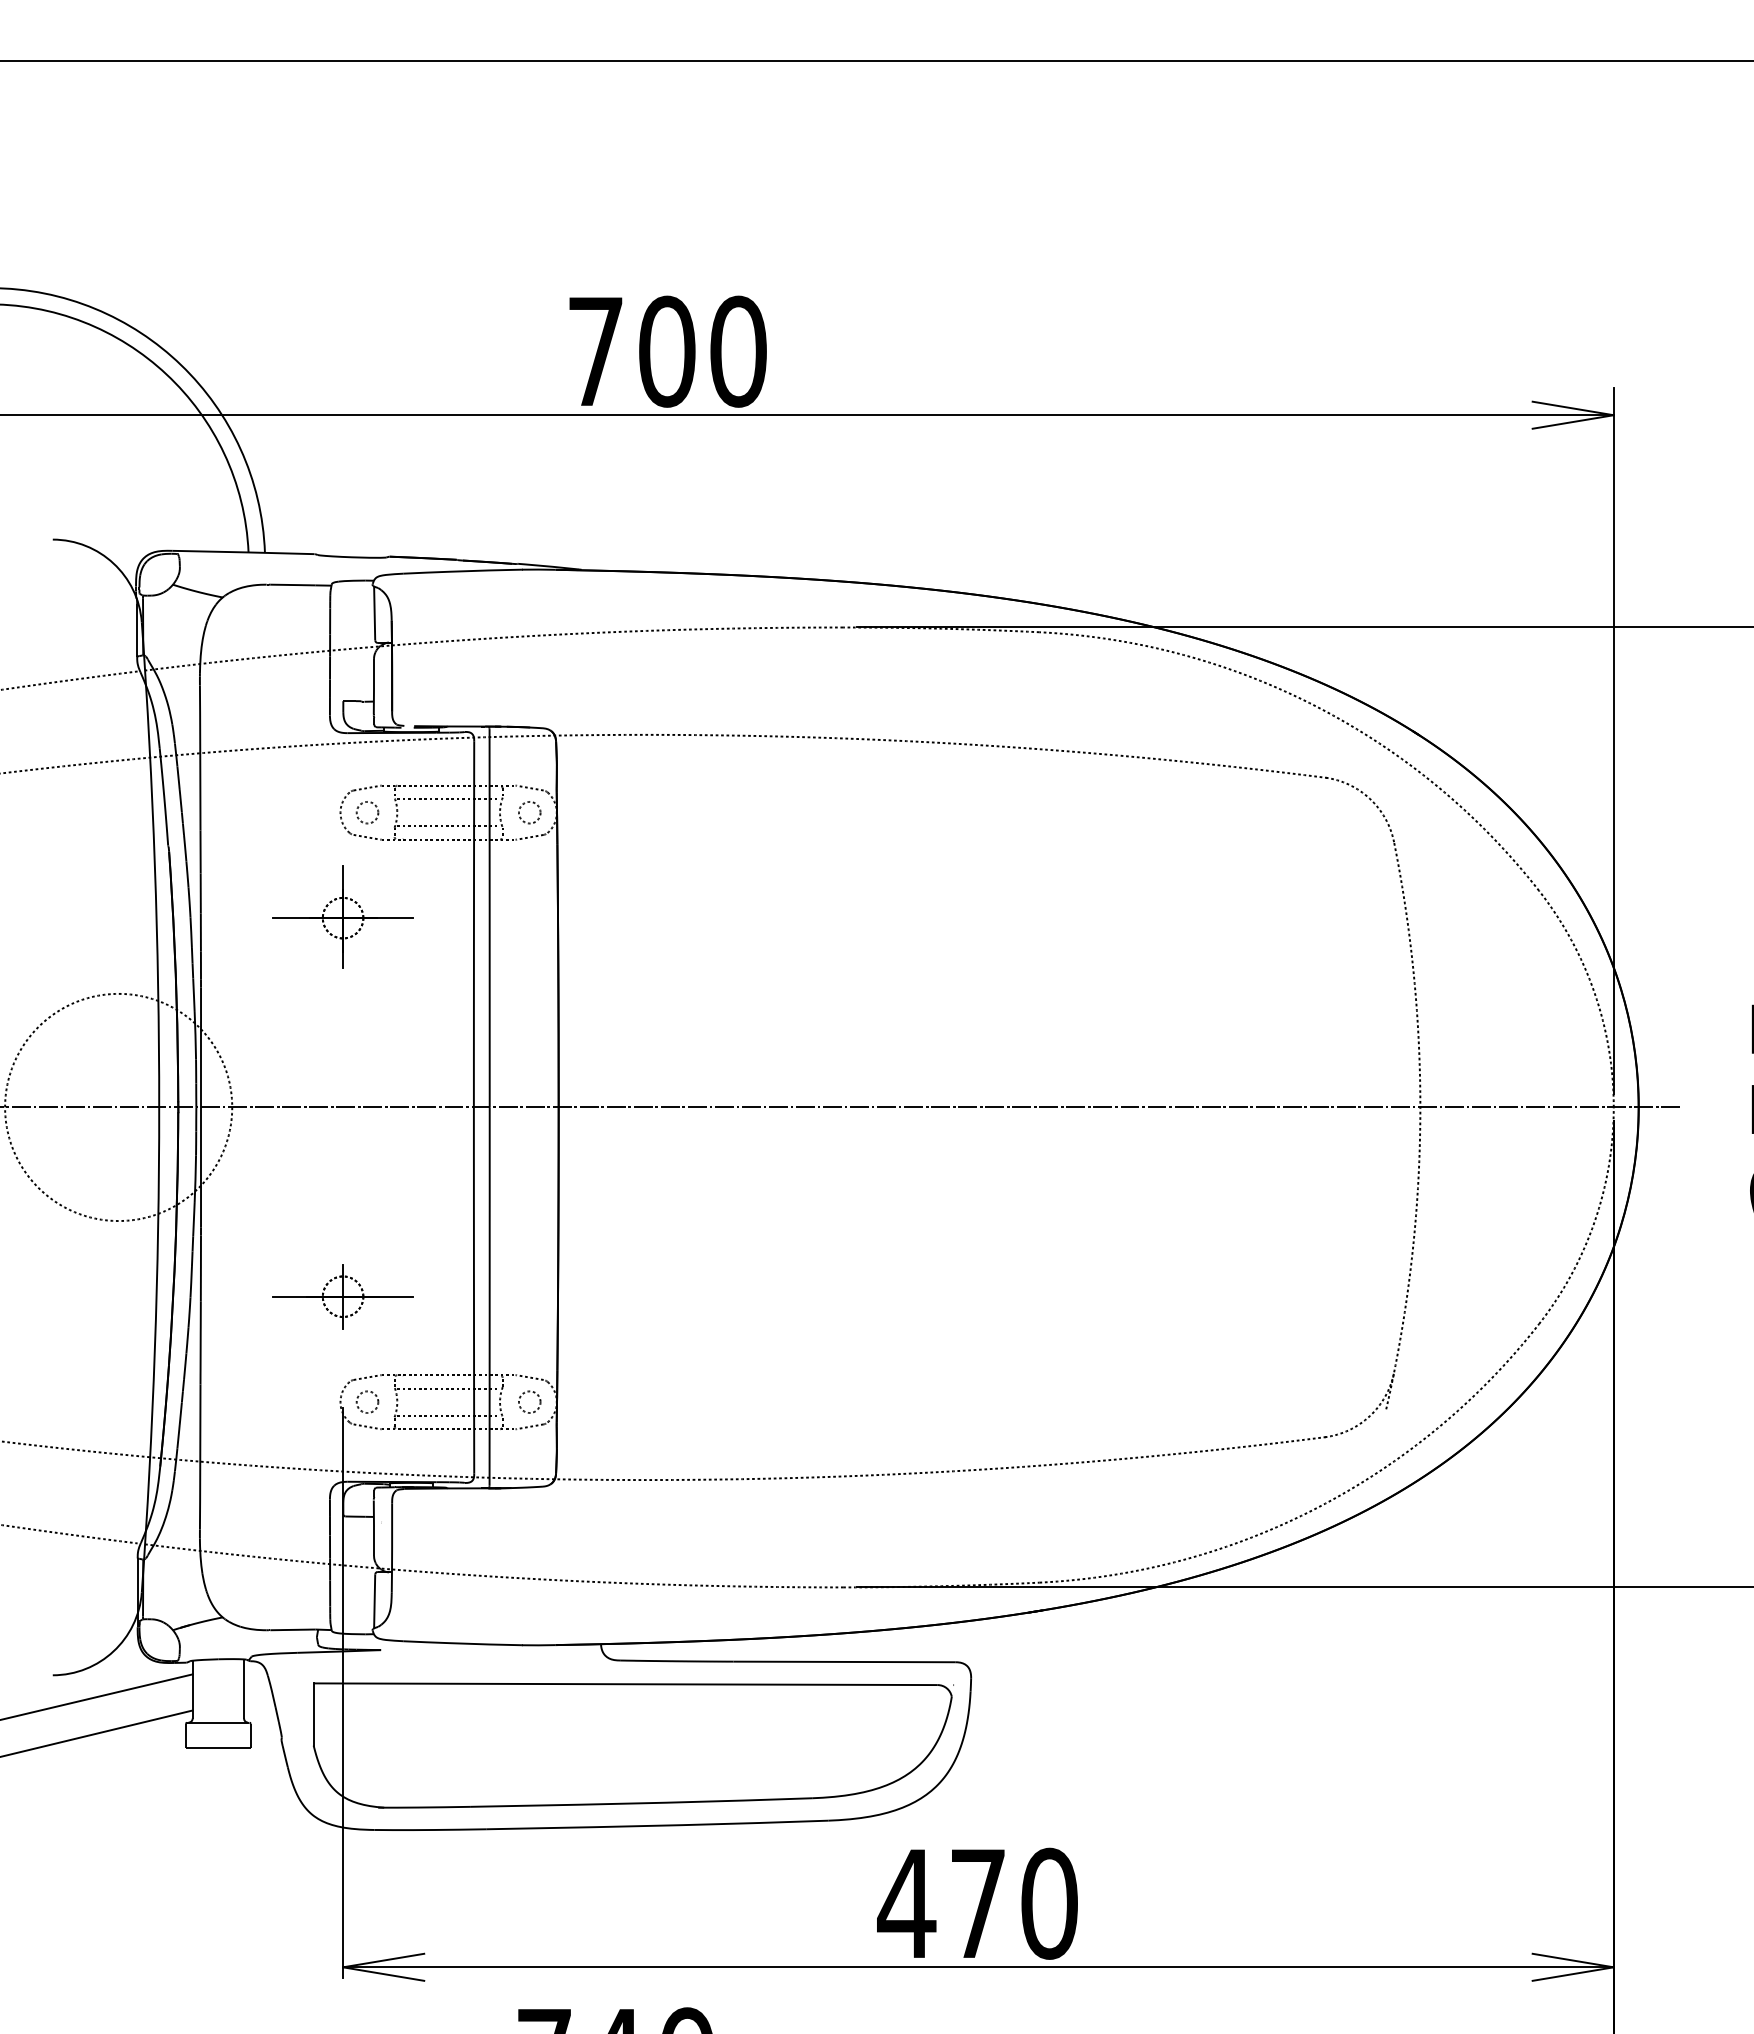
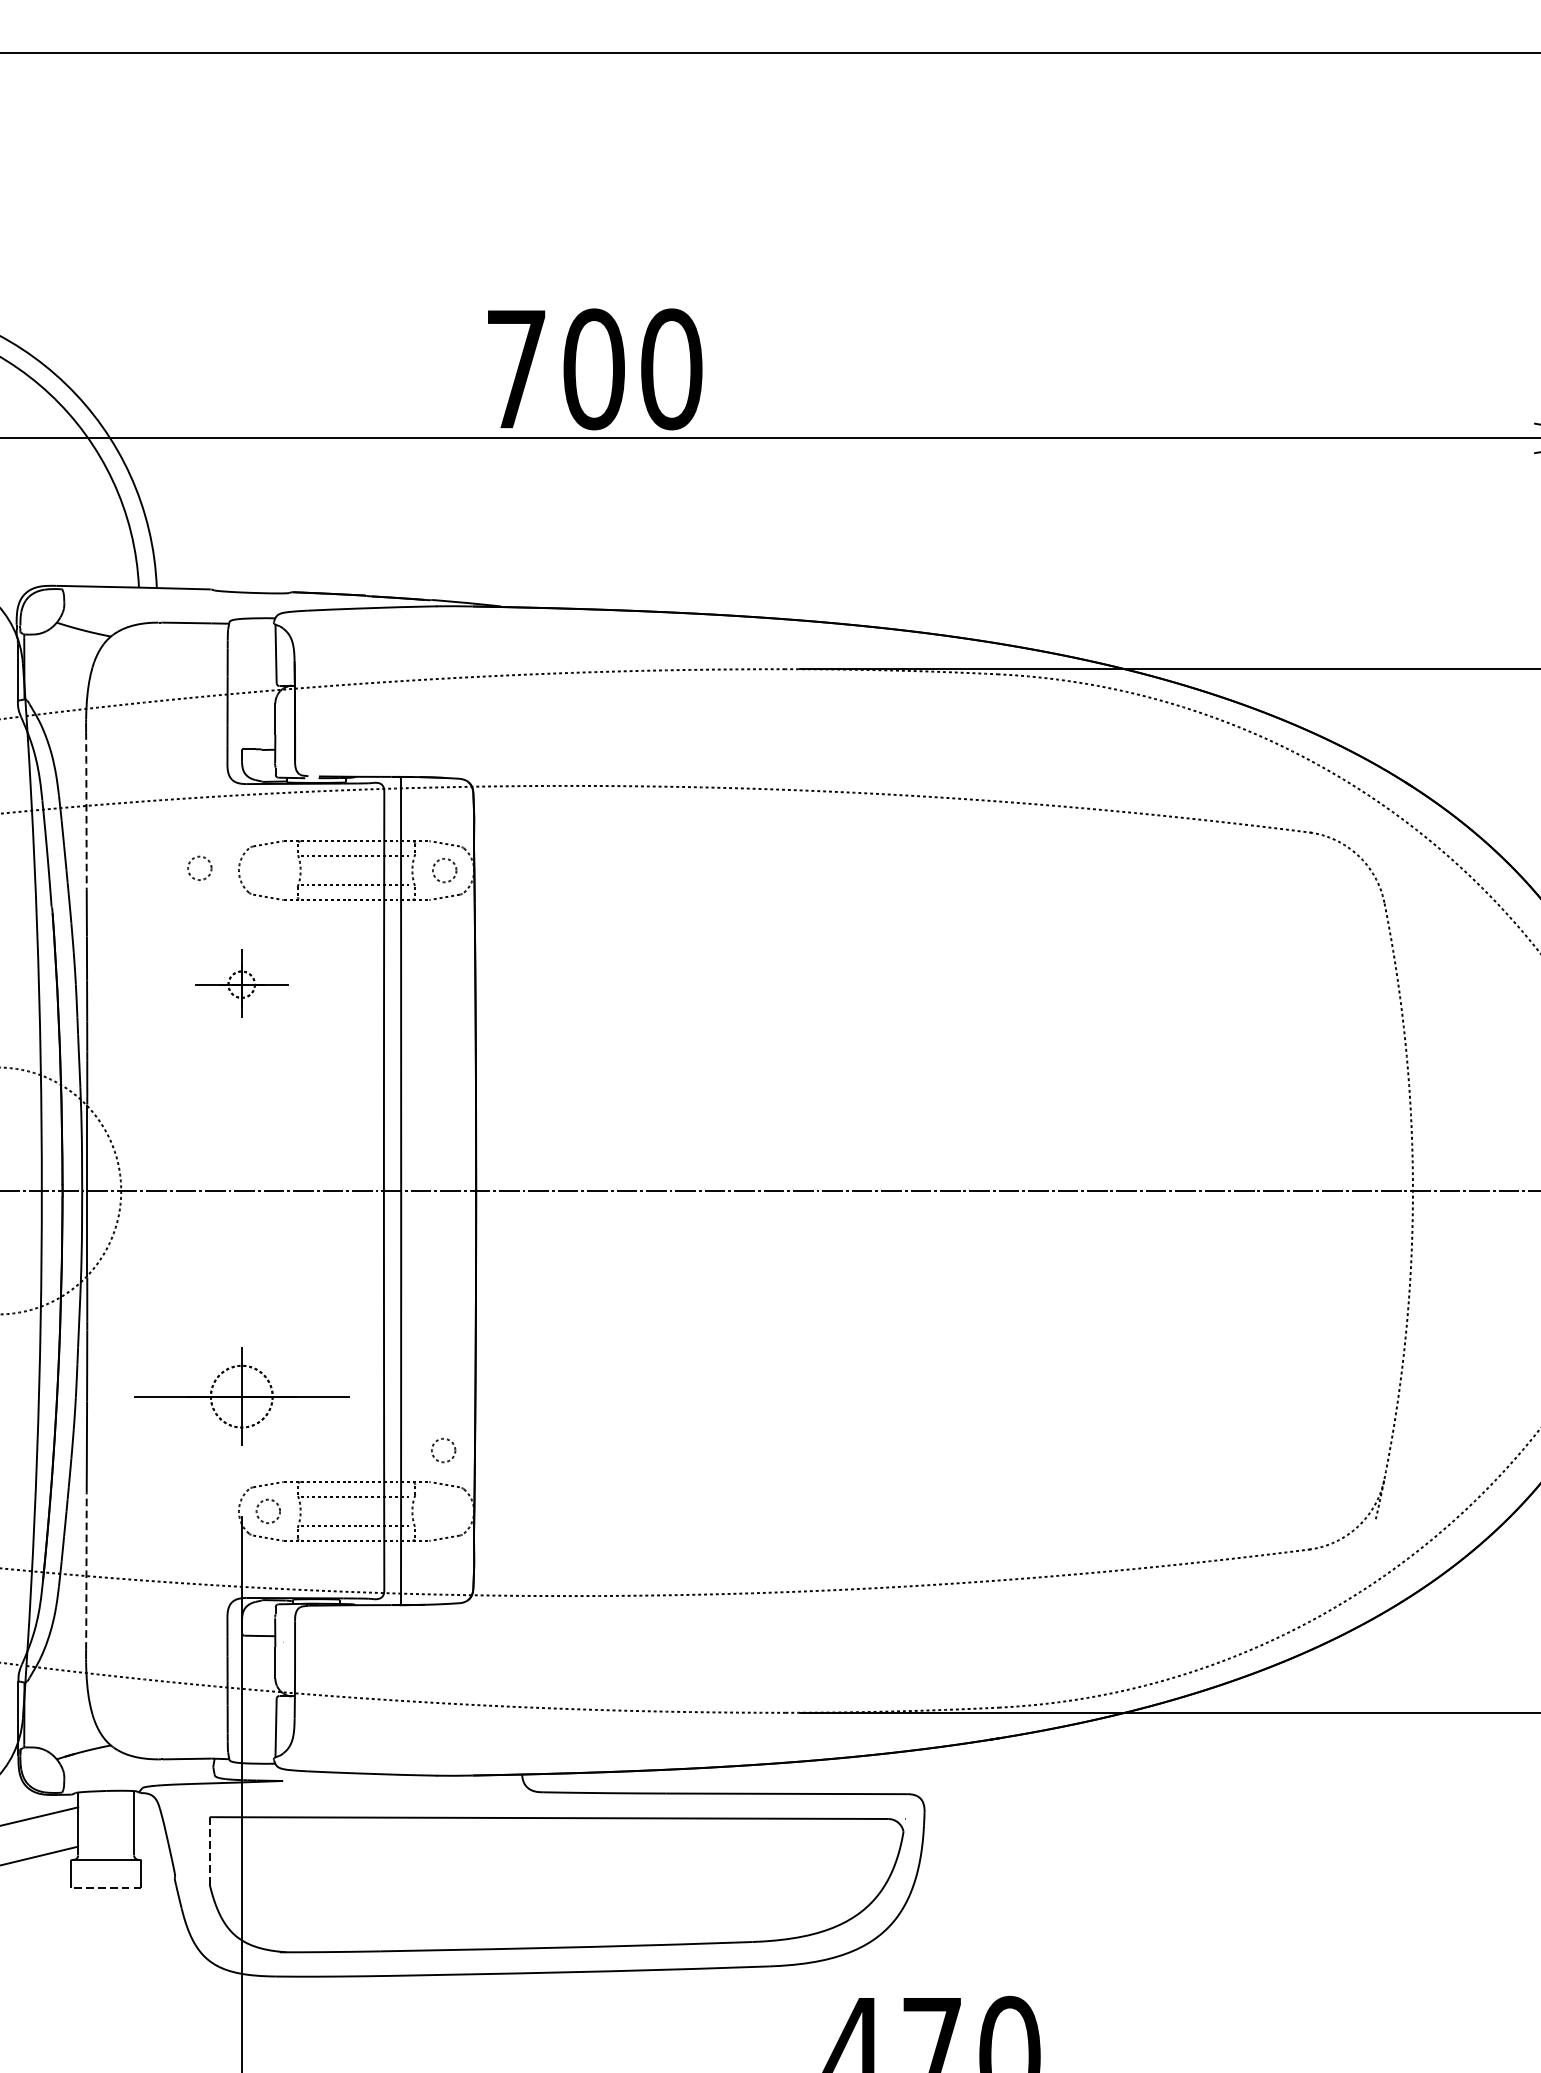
line: (200, 756) -> (86, 809), solid -> dashed
circle: (367, 812) -> (199, 868), moved
part: (342, 916) -> (241, 983), size x0.6
part: (342, 1296) -> (241, 1396), size x1.4
circle: (529, 1401) -> (443, 1449), moved
line: (200, 1458) -> (86, 1572), solid -> dashed
line: (313, 1714) -> (209, 1850), solid -> dashed
line: (217, 1748) -> (105, 1887), solid -> dashed

